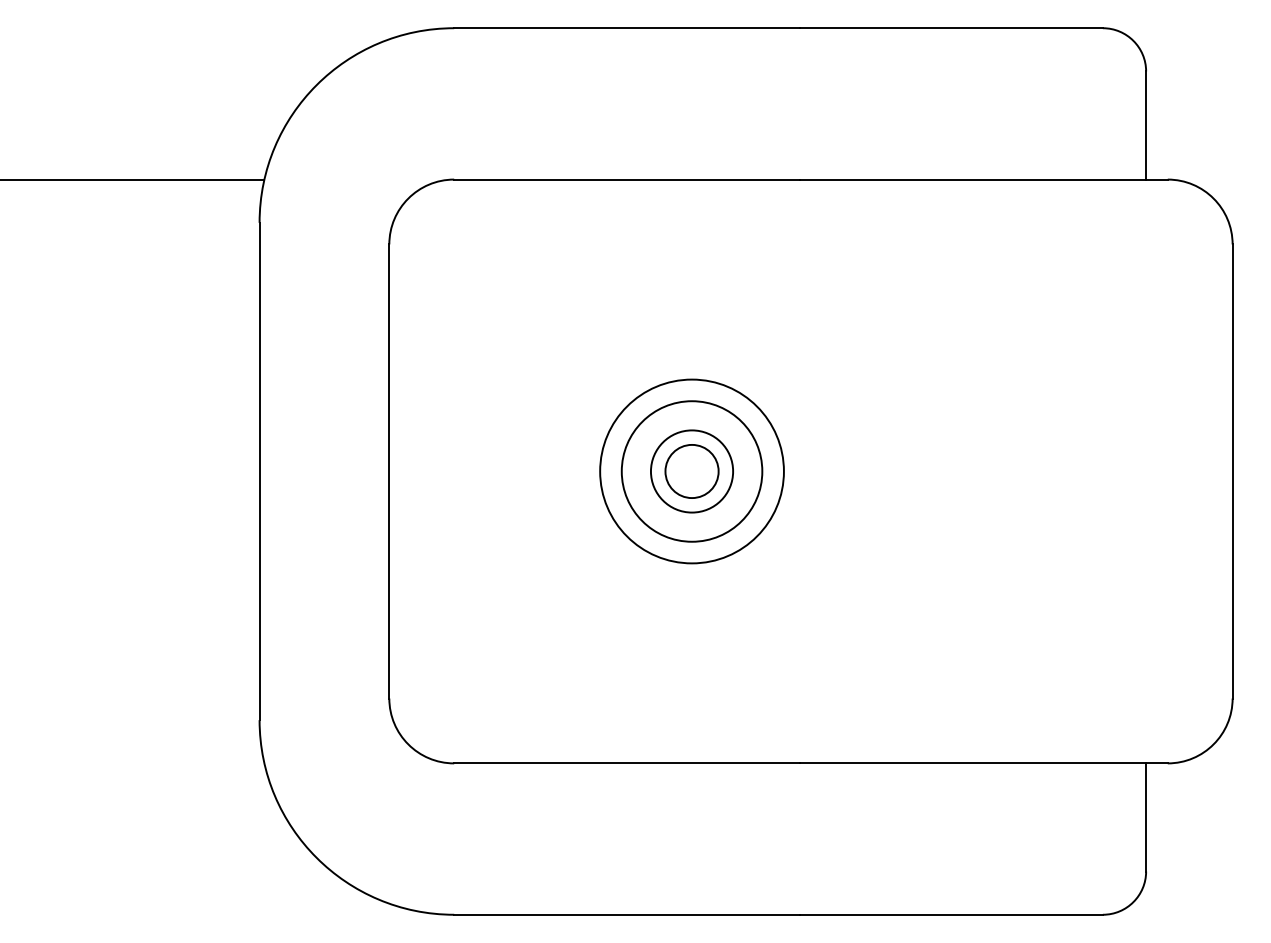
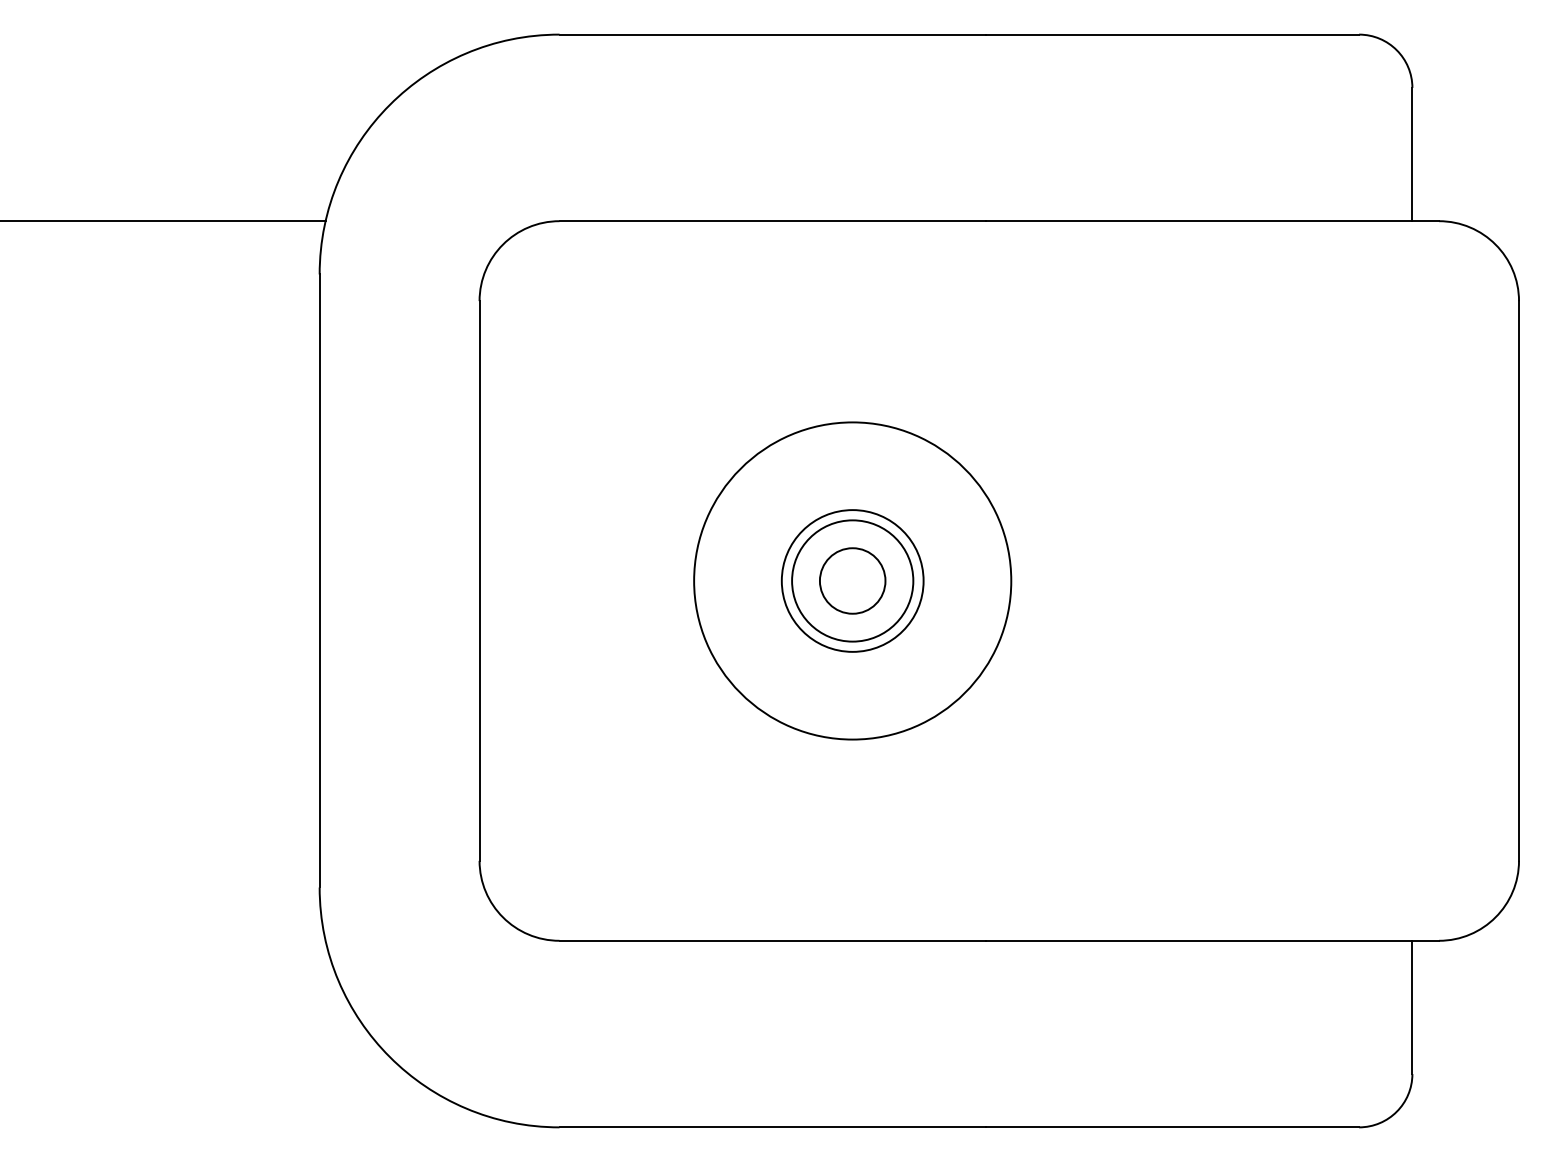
circle: (691, 471) -> (852, 580), size x0.7
circle: (691, 471) -> (852, 580), size x1.4
circle: (691, 471) -> (852, 580), size x1.4

